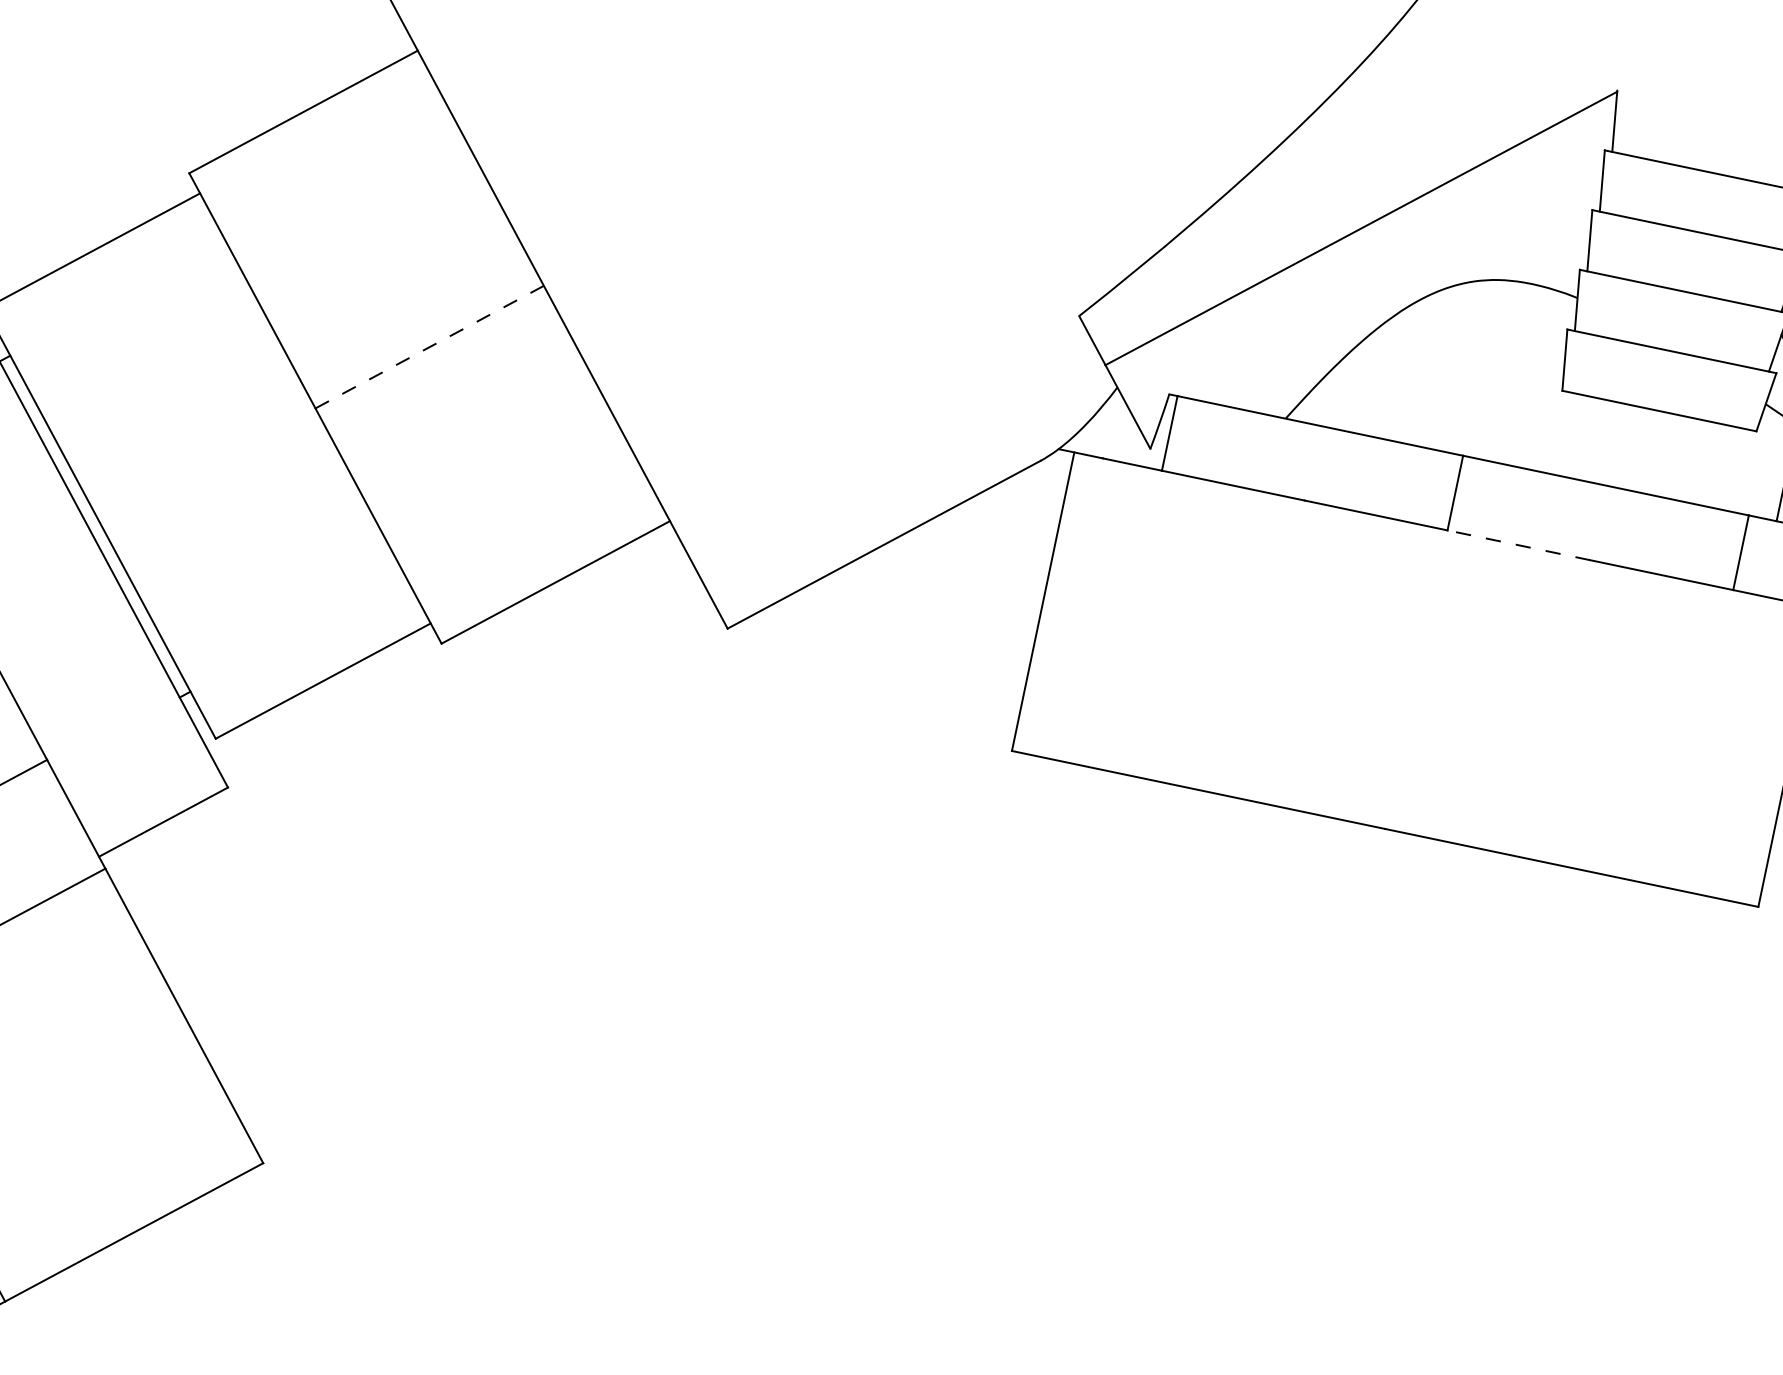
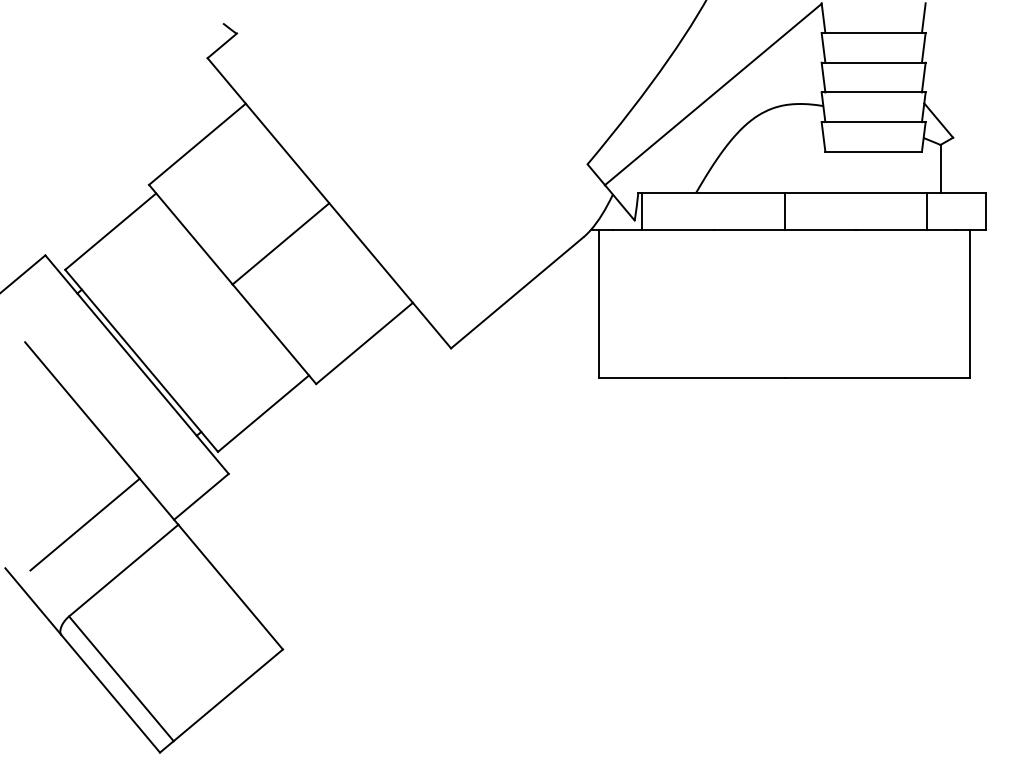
line: (430, 346) -> (281, 243), dashed -> solid
line: (1519, 544) -> (820, 229), dashed -> solid

